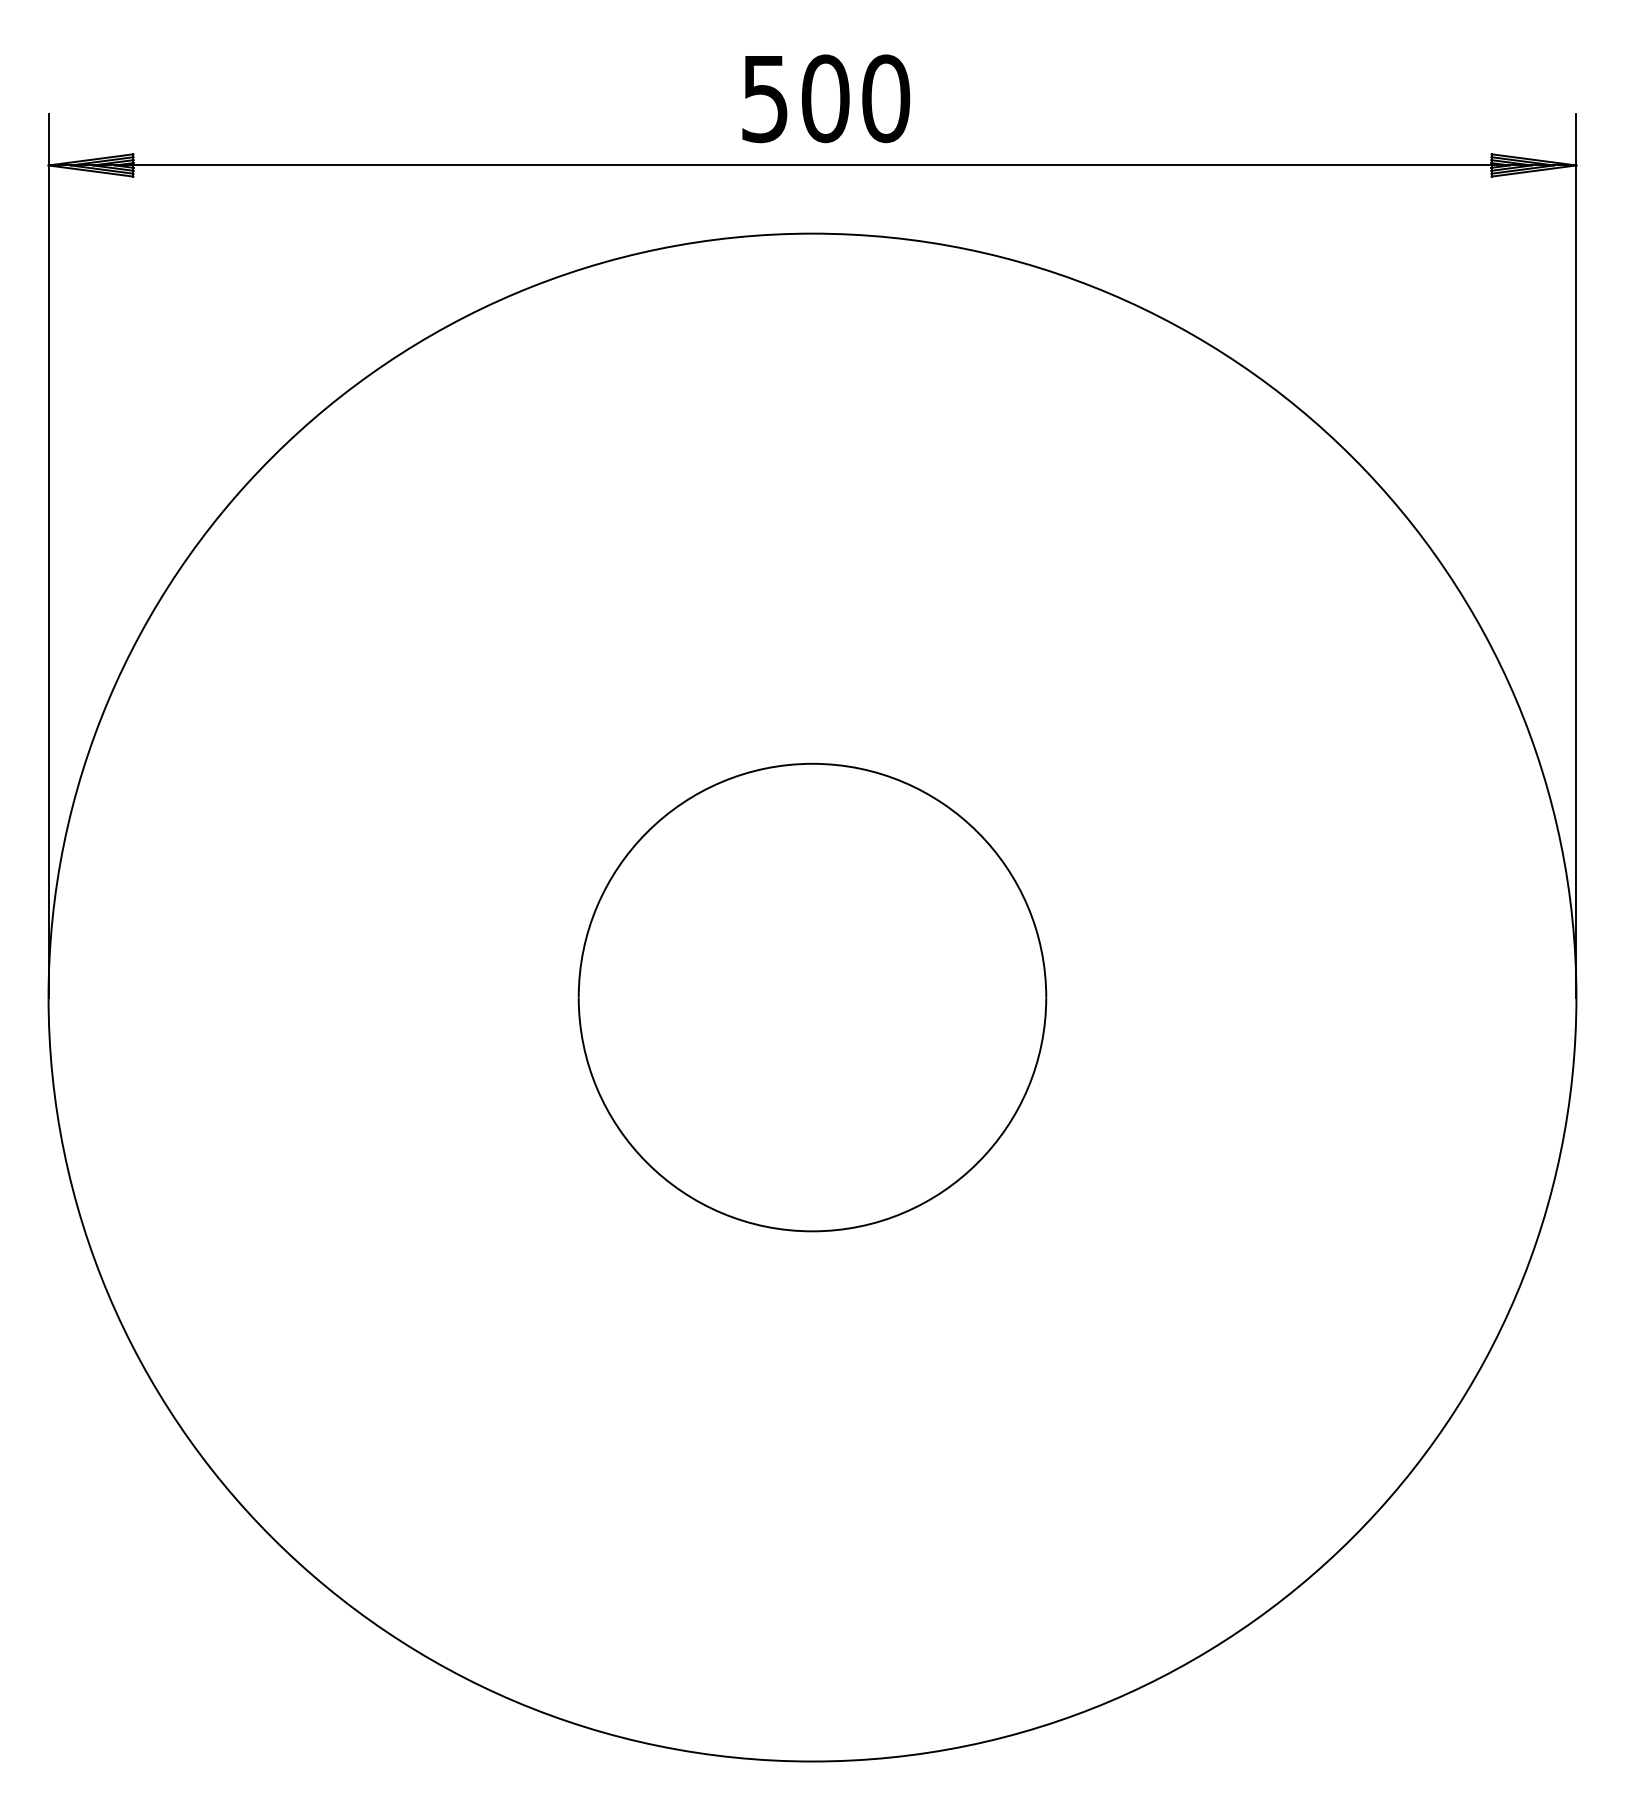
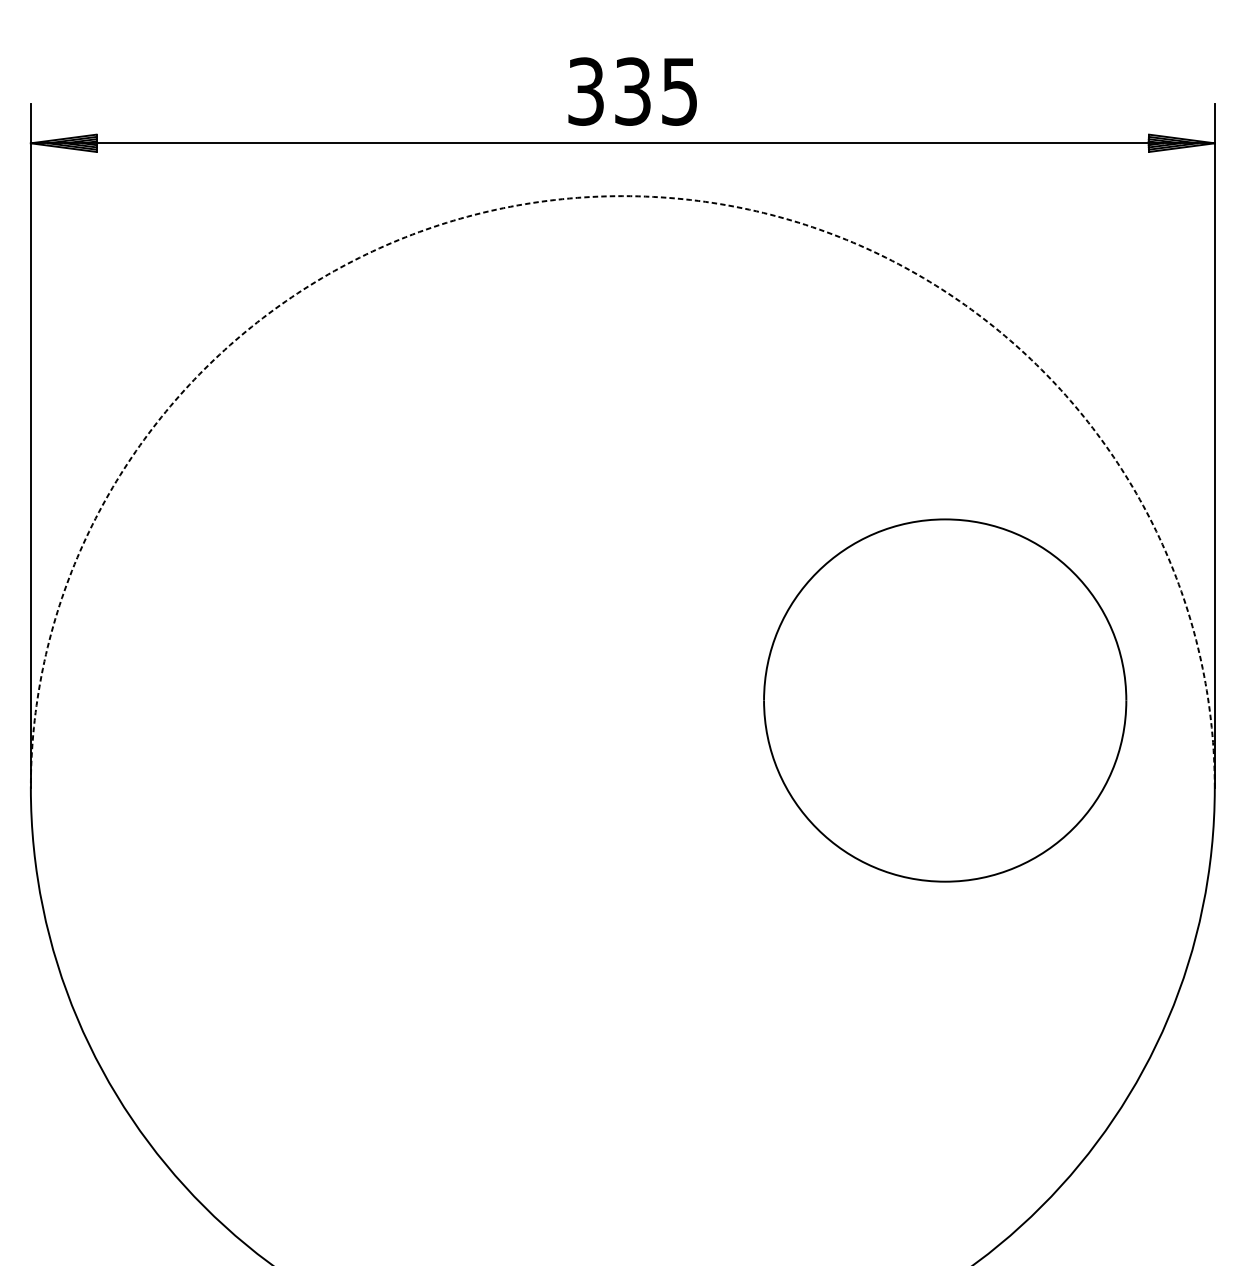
text: (826, 98) -> (633, 91), 500 -> 335
arc: (812, 233) -> (622, 196), solid -> dashed
part: (812, 997) -> (945, 700), moved

